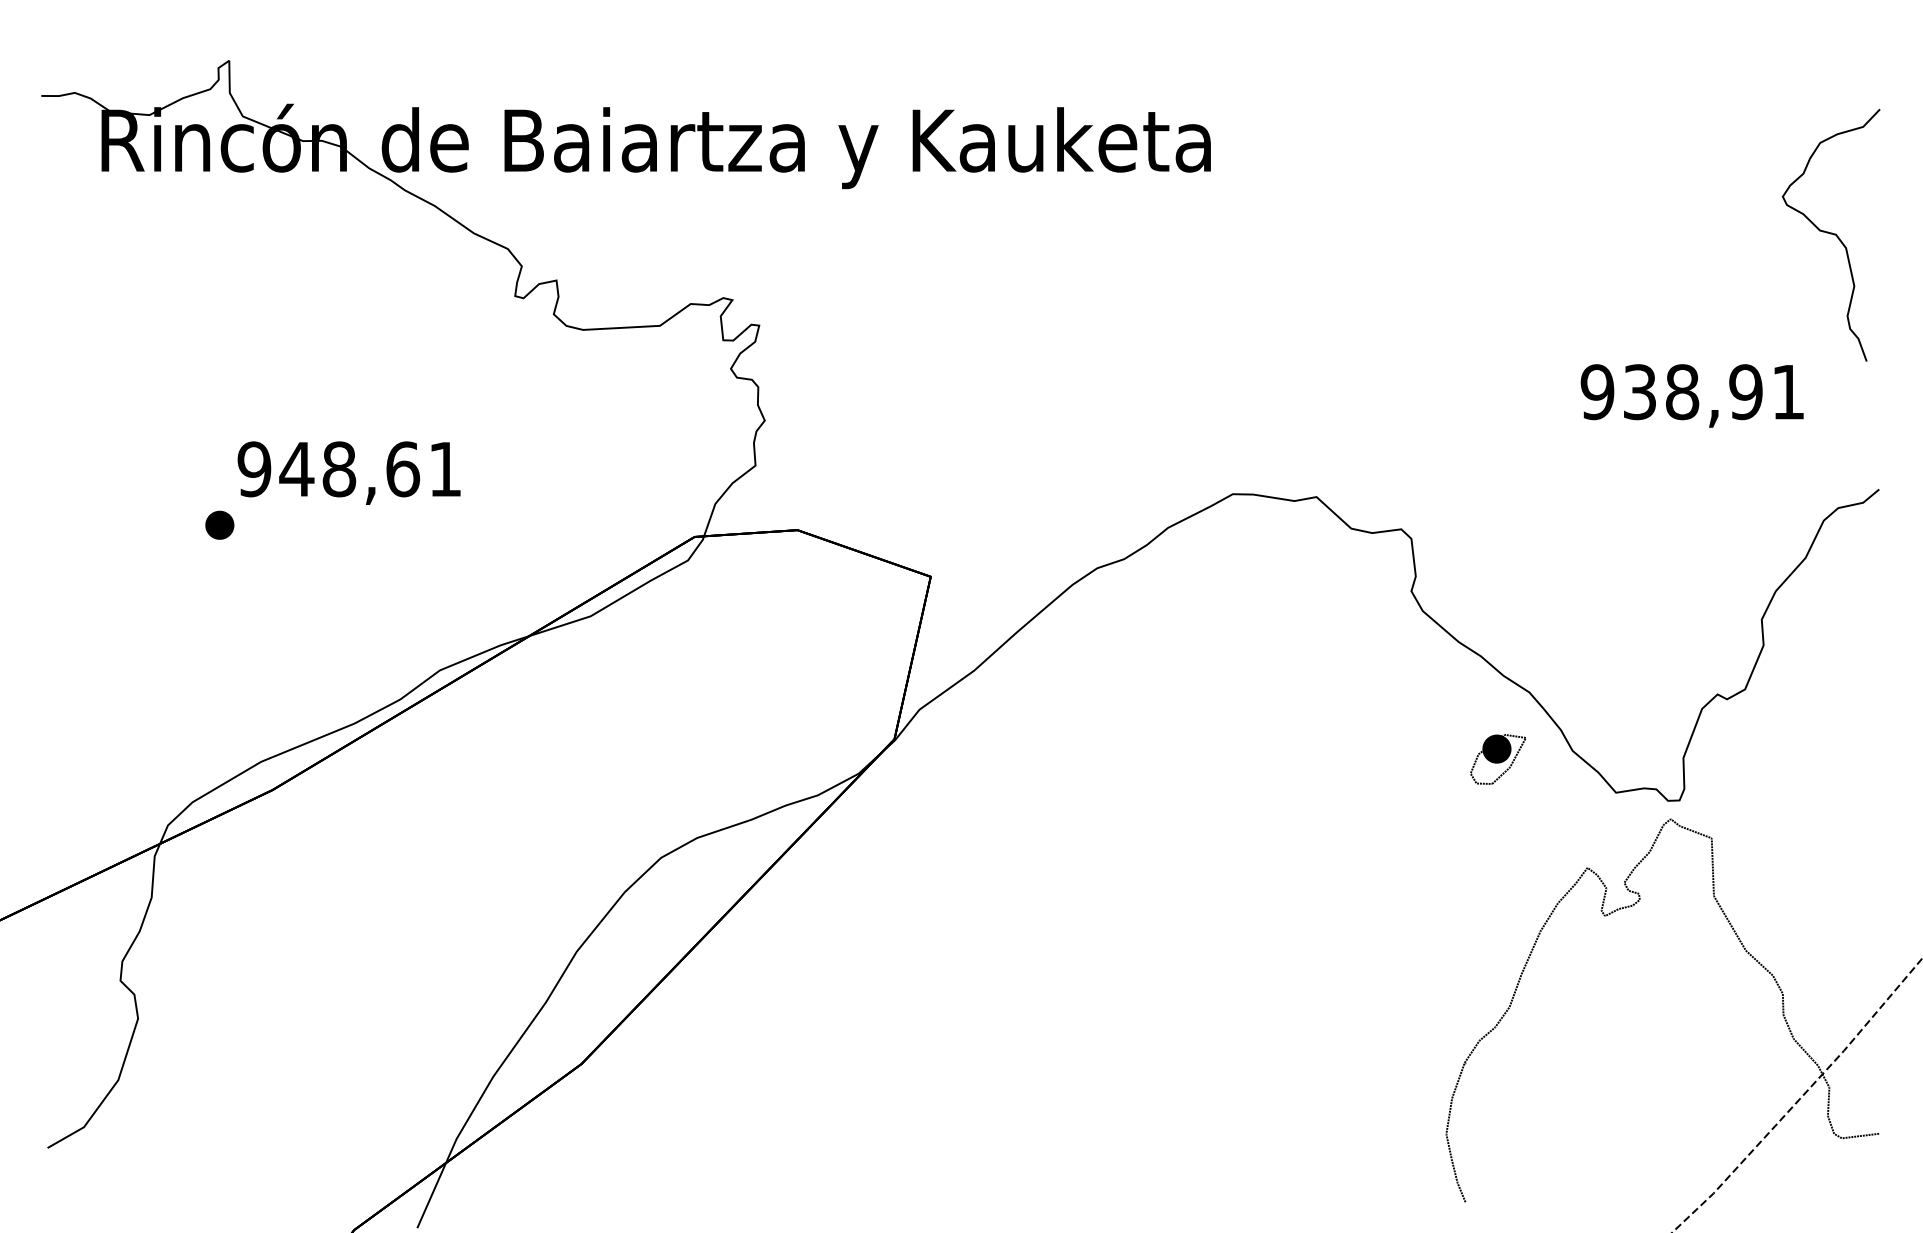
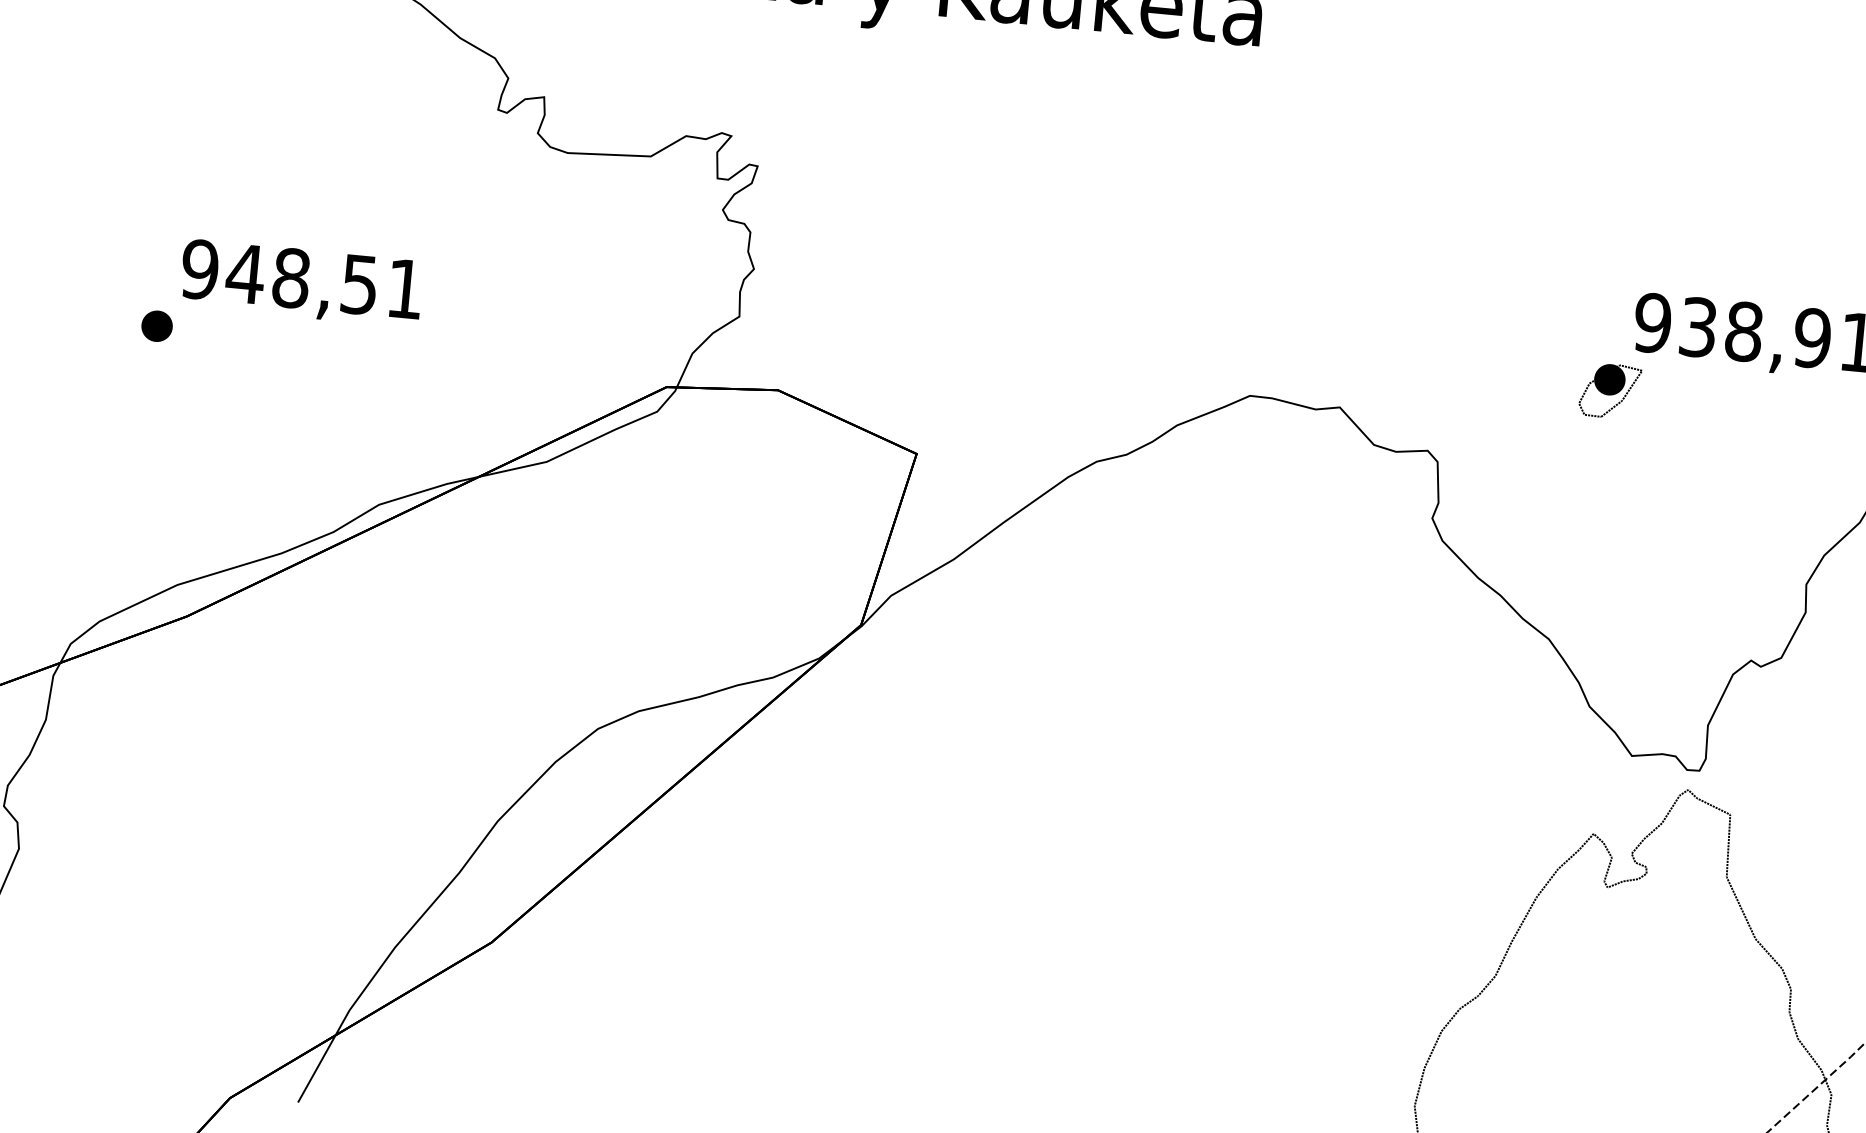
text: (403, 469) -> (360, 284), 948,61 -> 948,51
part: (1497, 759) -> (1609, 391), moved

